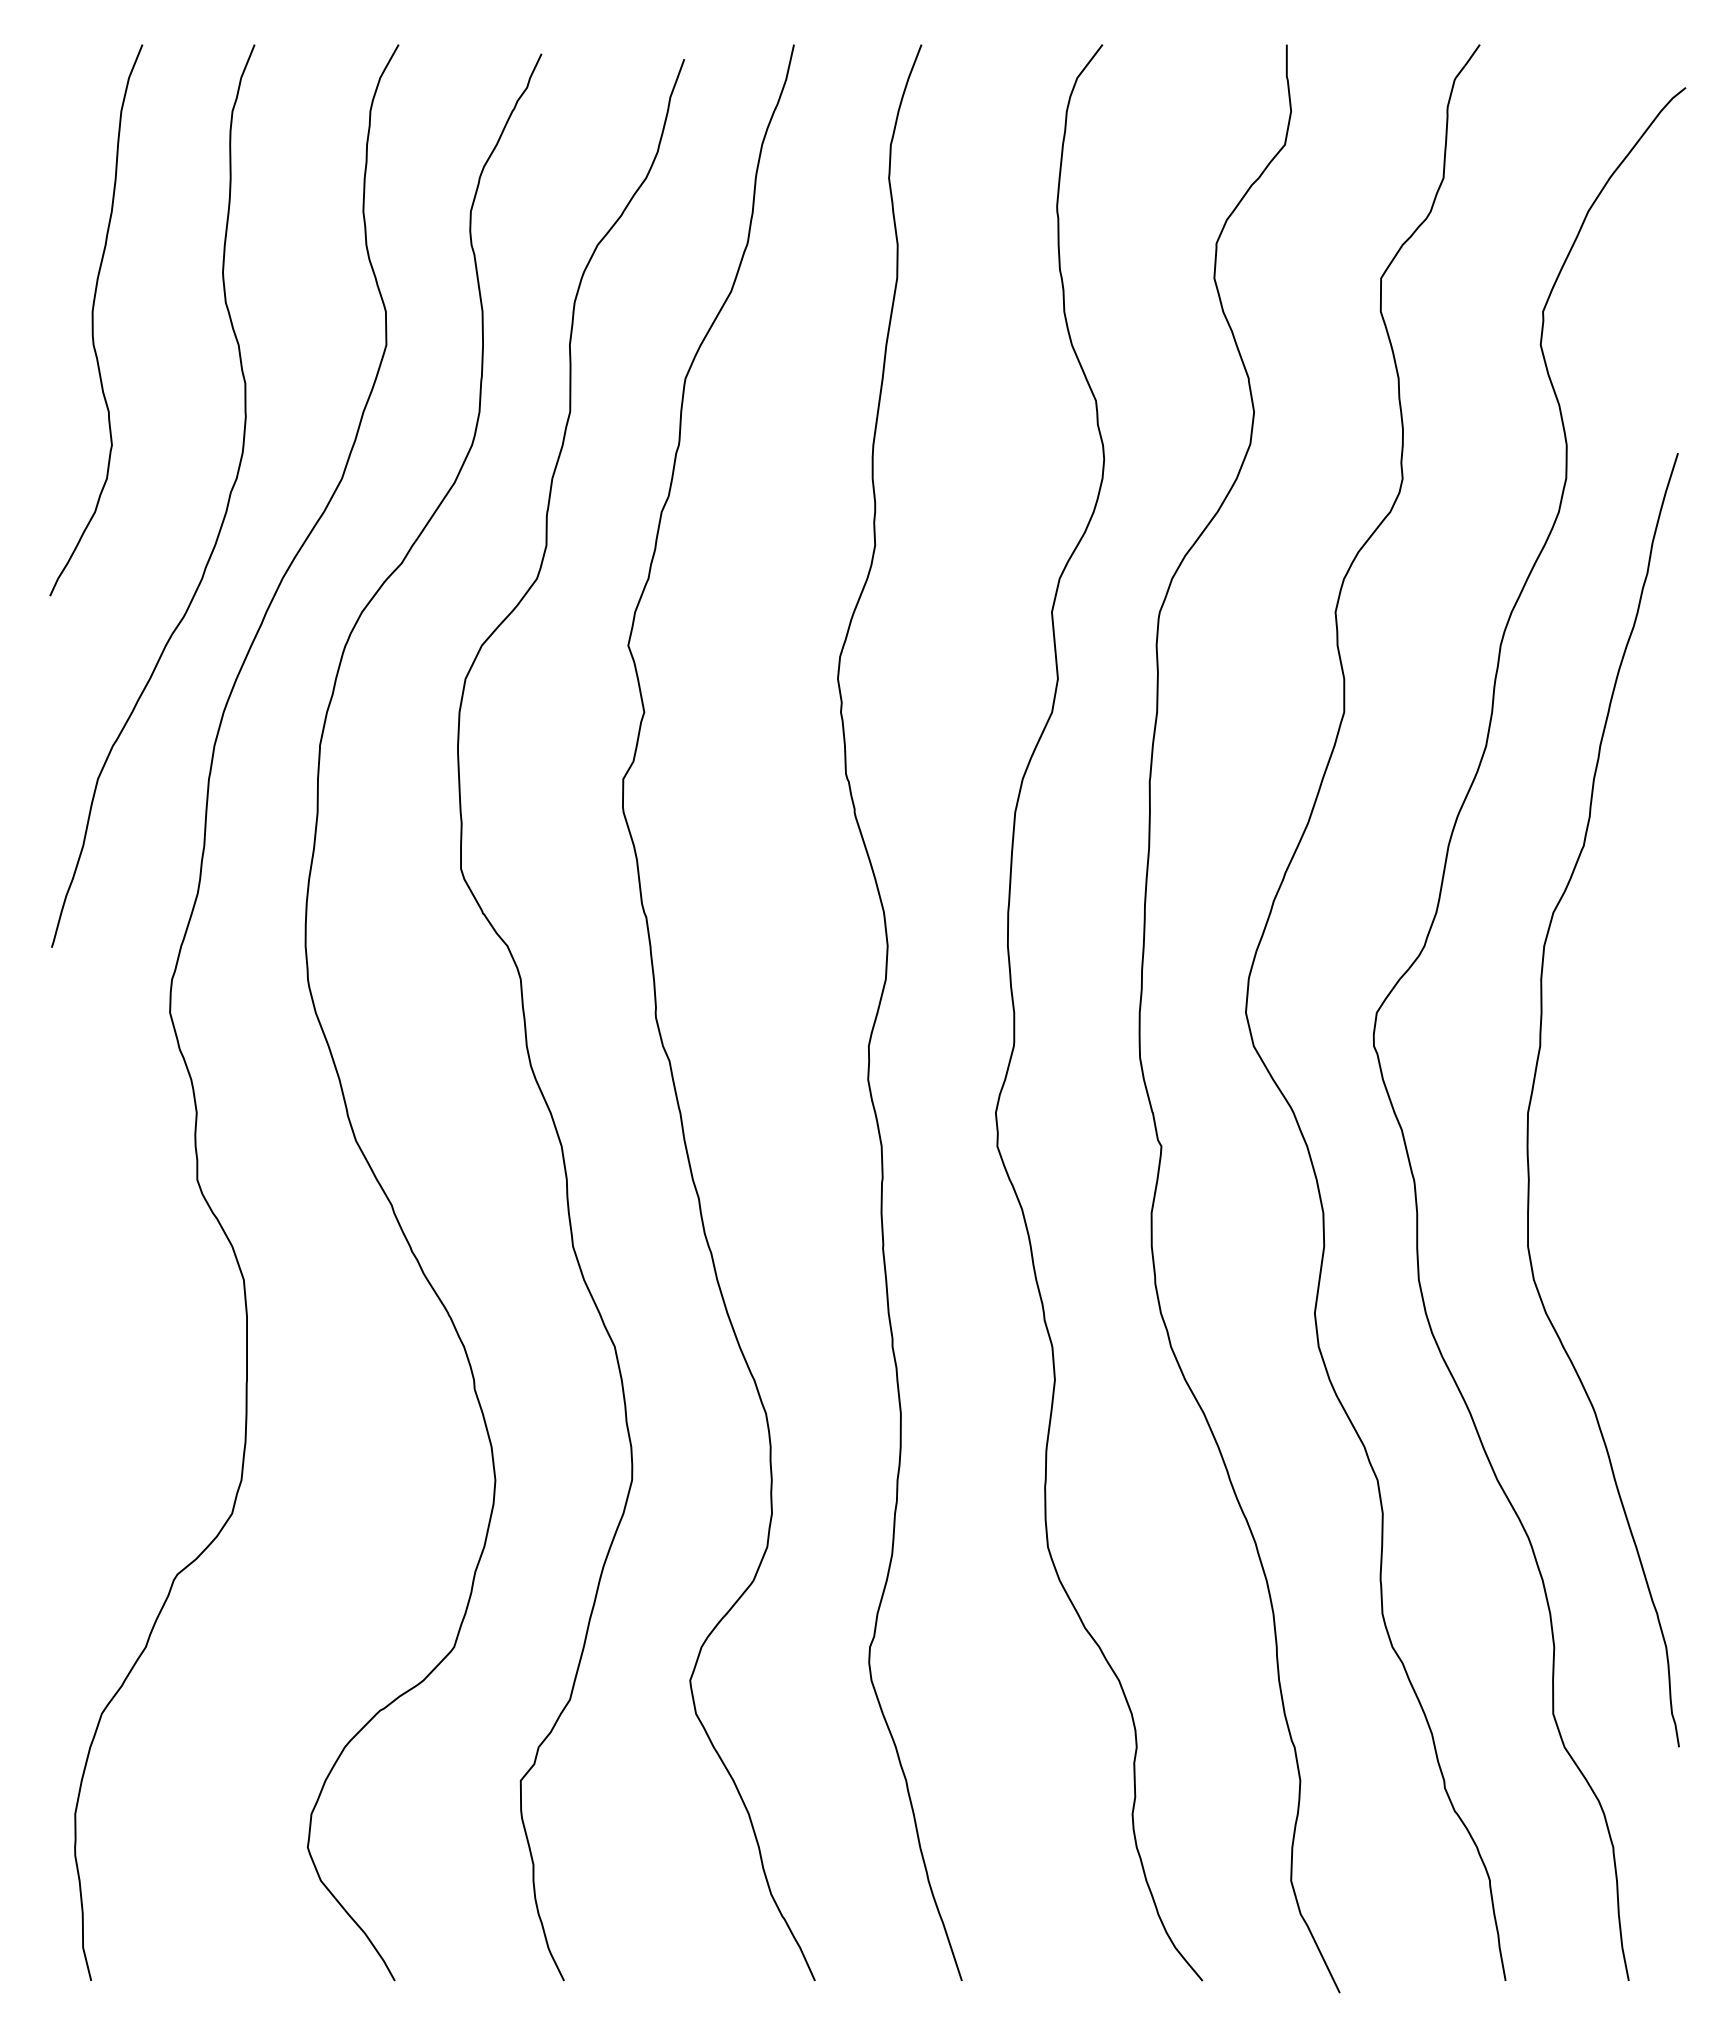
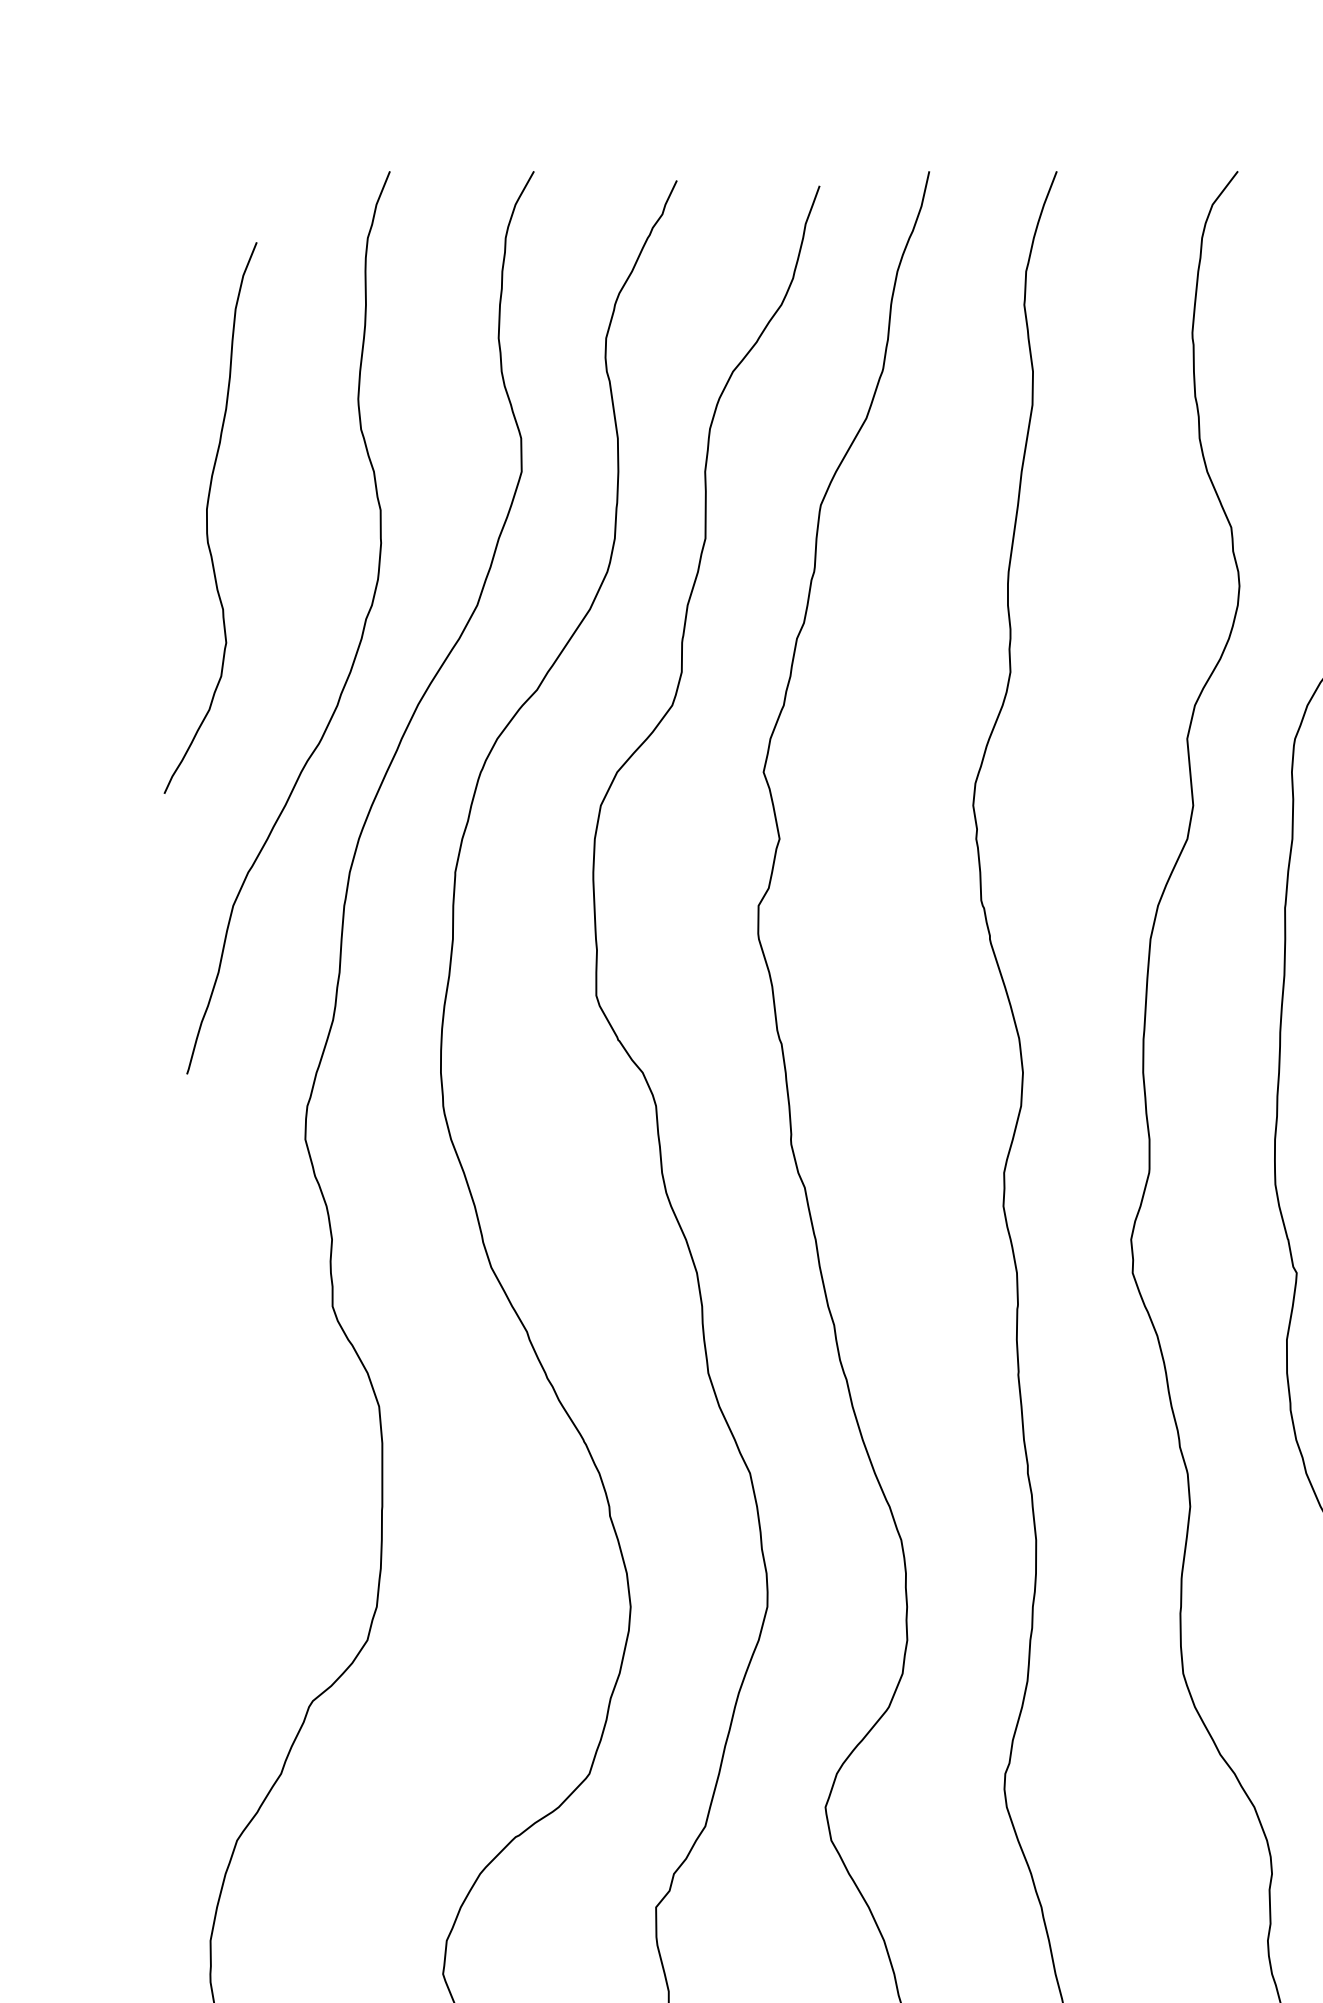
curve: (93, 320) -> (207, 518), moved

